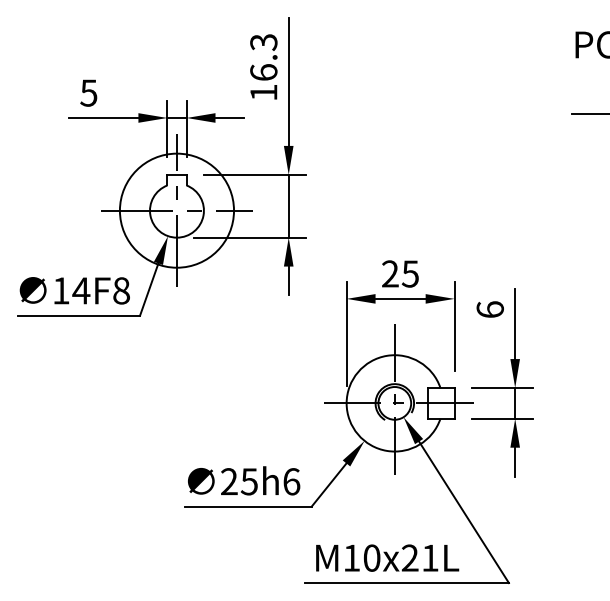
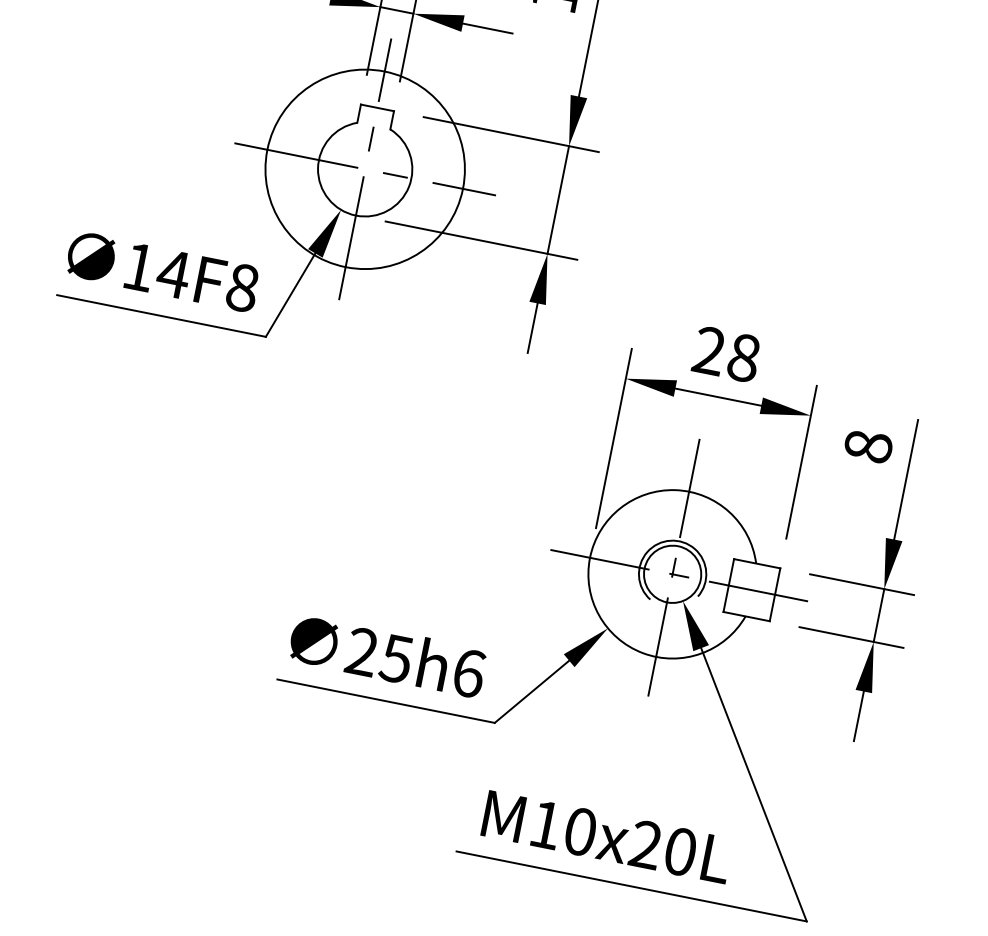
text: (409, 273) -> (742, 356), 25 -> 28
text: (489, 309) -> (867, 445), 6 -> 8
text: (430, 557) -> (681, 850), M10x21L -> M10x20L

